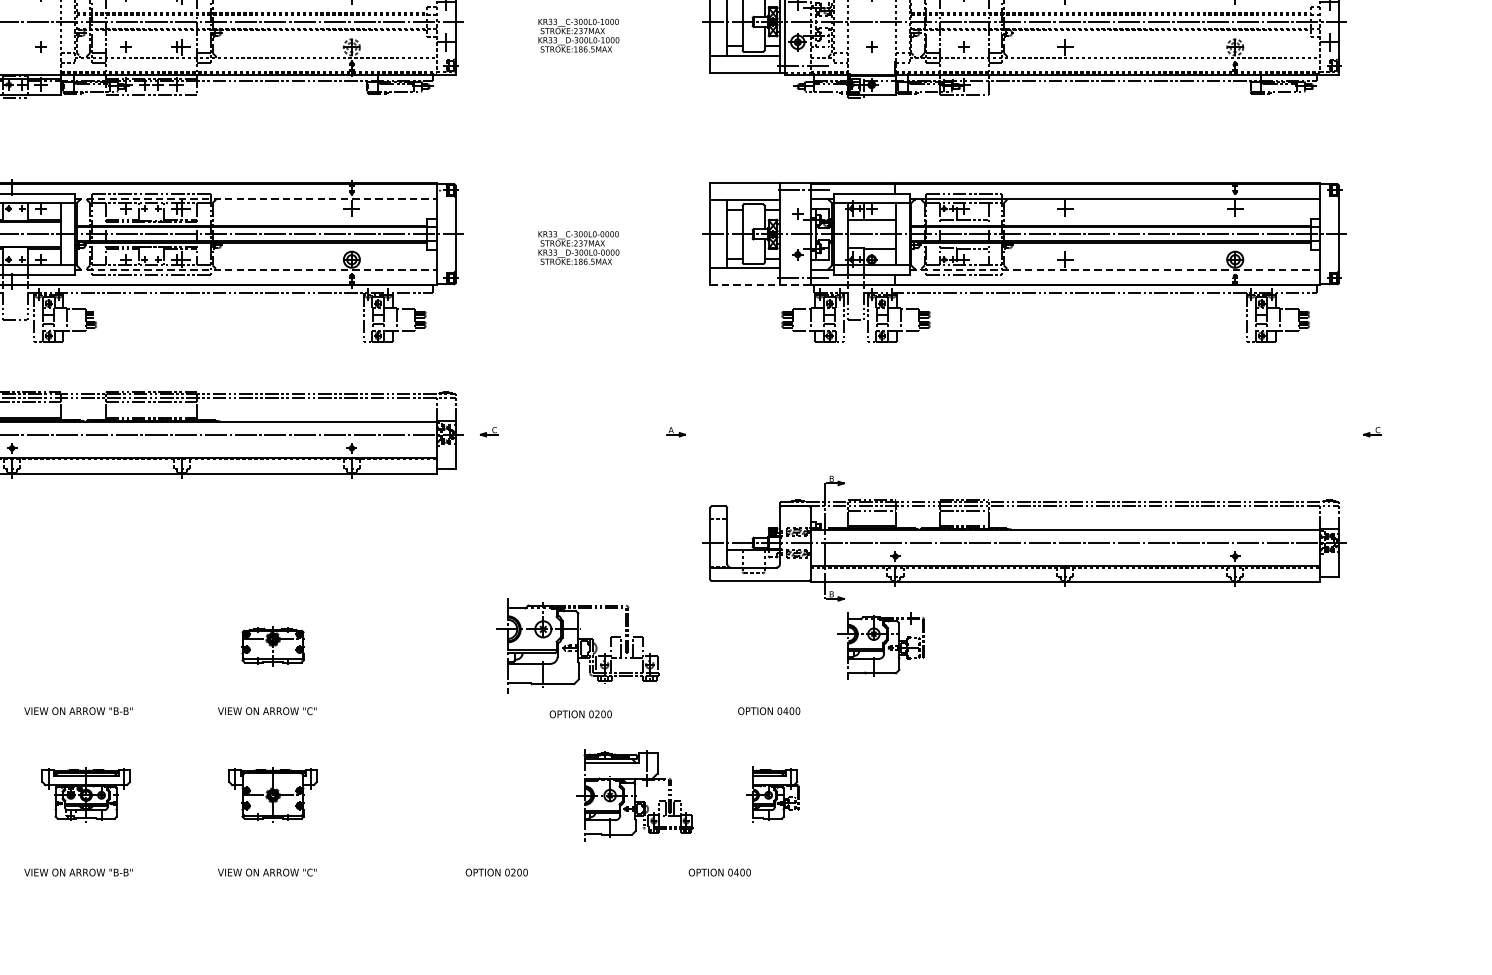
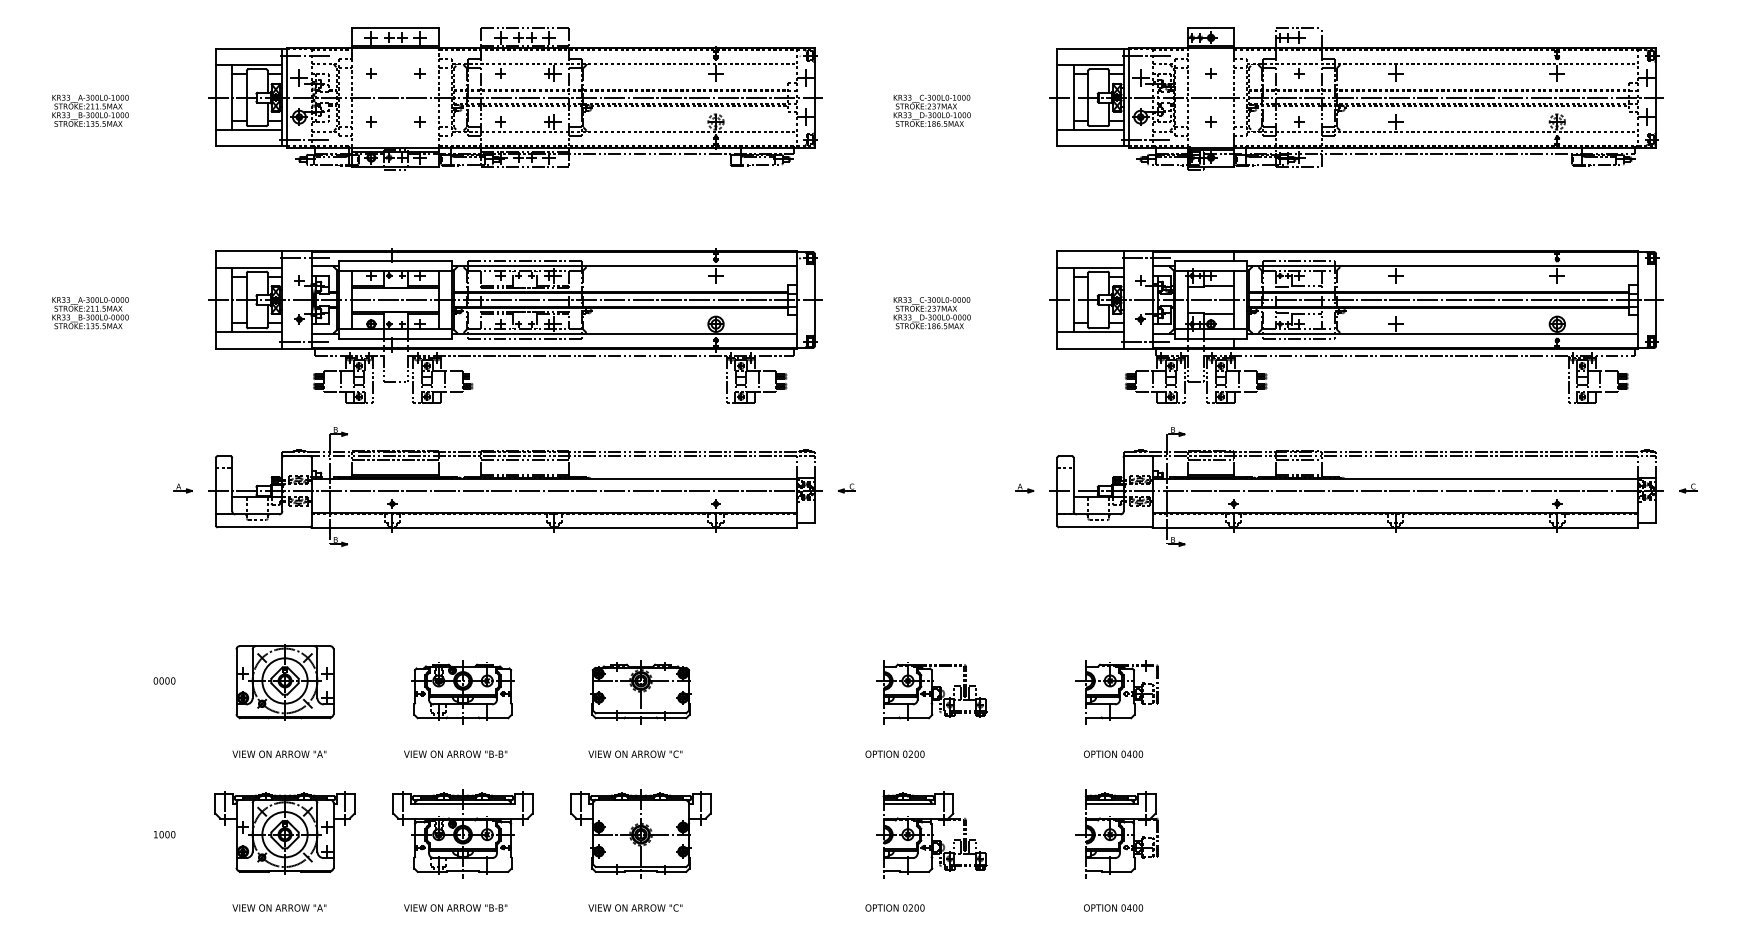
line: (256, 199) -> (625, 266), dashed -> solid
line: (256, 270) -> (625, 334), dashed -> solid
line: (1114, 270) -> (1442, 334), dashed -> solid
line: (760, 285) -> (1105, 348), dashed -> solid
part: (1024, 538) -> (1356, 486), moved
part: (85, 646) -> (462, 692), added
part: (272, 646) -> (640, 692), size x1.67
part: (578, 646) -> (931, 692), size x0.71
part: (880, 646) -> (1116, 692), moved
text: (580, 713) -> (894, 753), moved
part: (85, 794) -> (462, 833), size x1.67
part: (272, 794) -> (640, 833), size x1.67
part: (772, 794) -> (1116, 833), size x1.67
part: (634, 795) -> (931, 834), moved
text: (496, 872) -> (894, 907), moved
text: (719, 872) -> (1113, 907), moved

